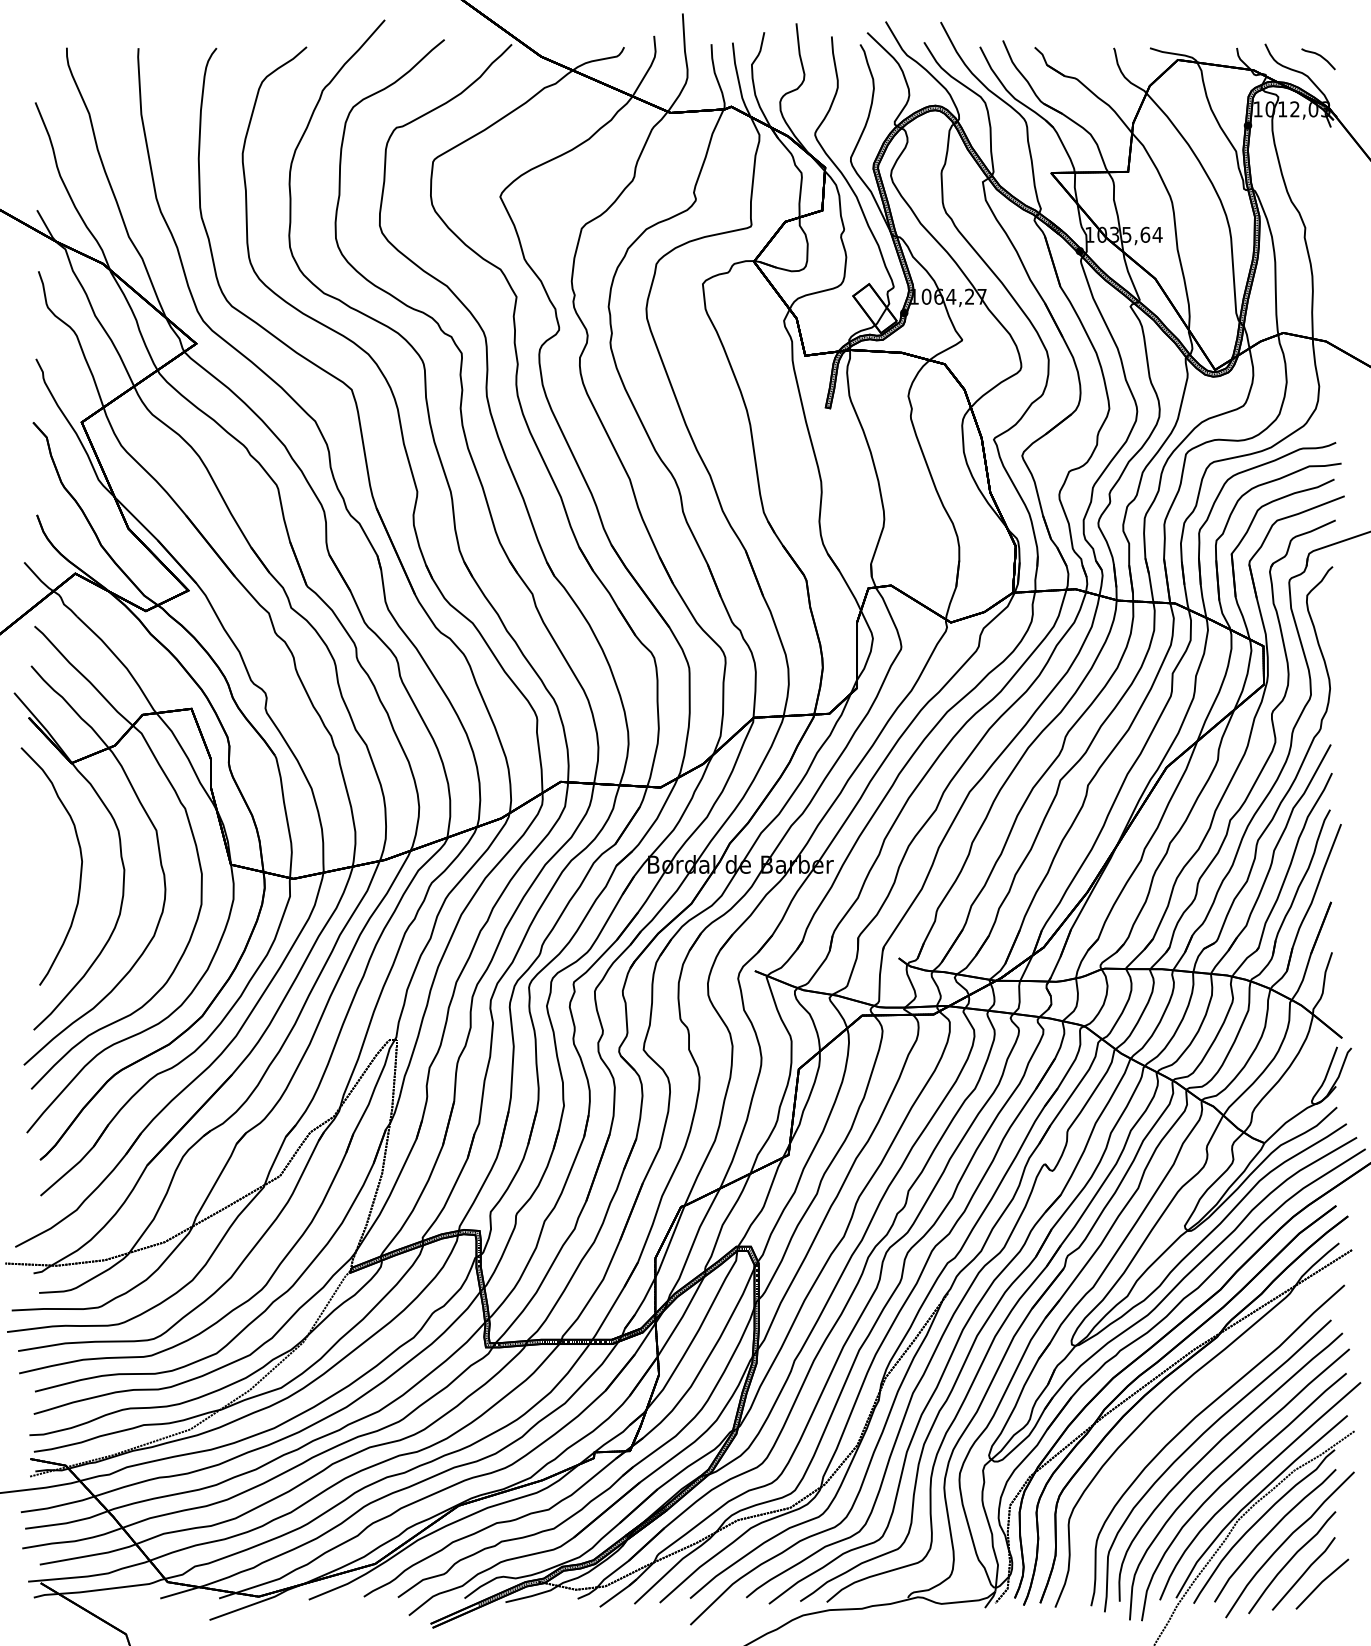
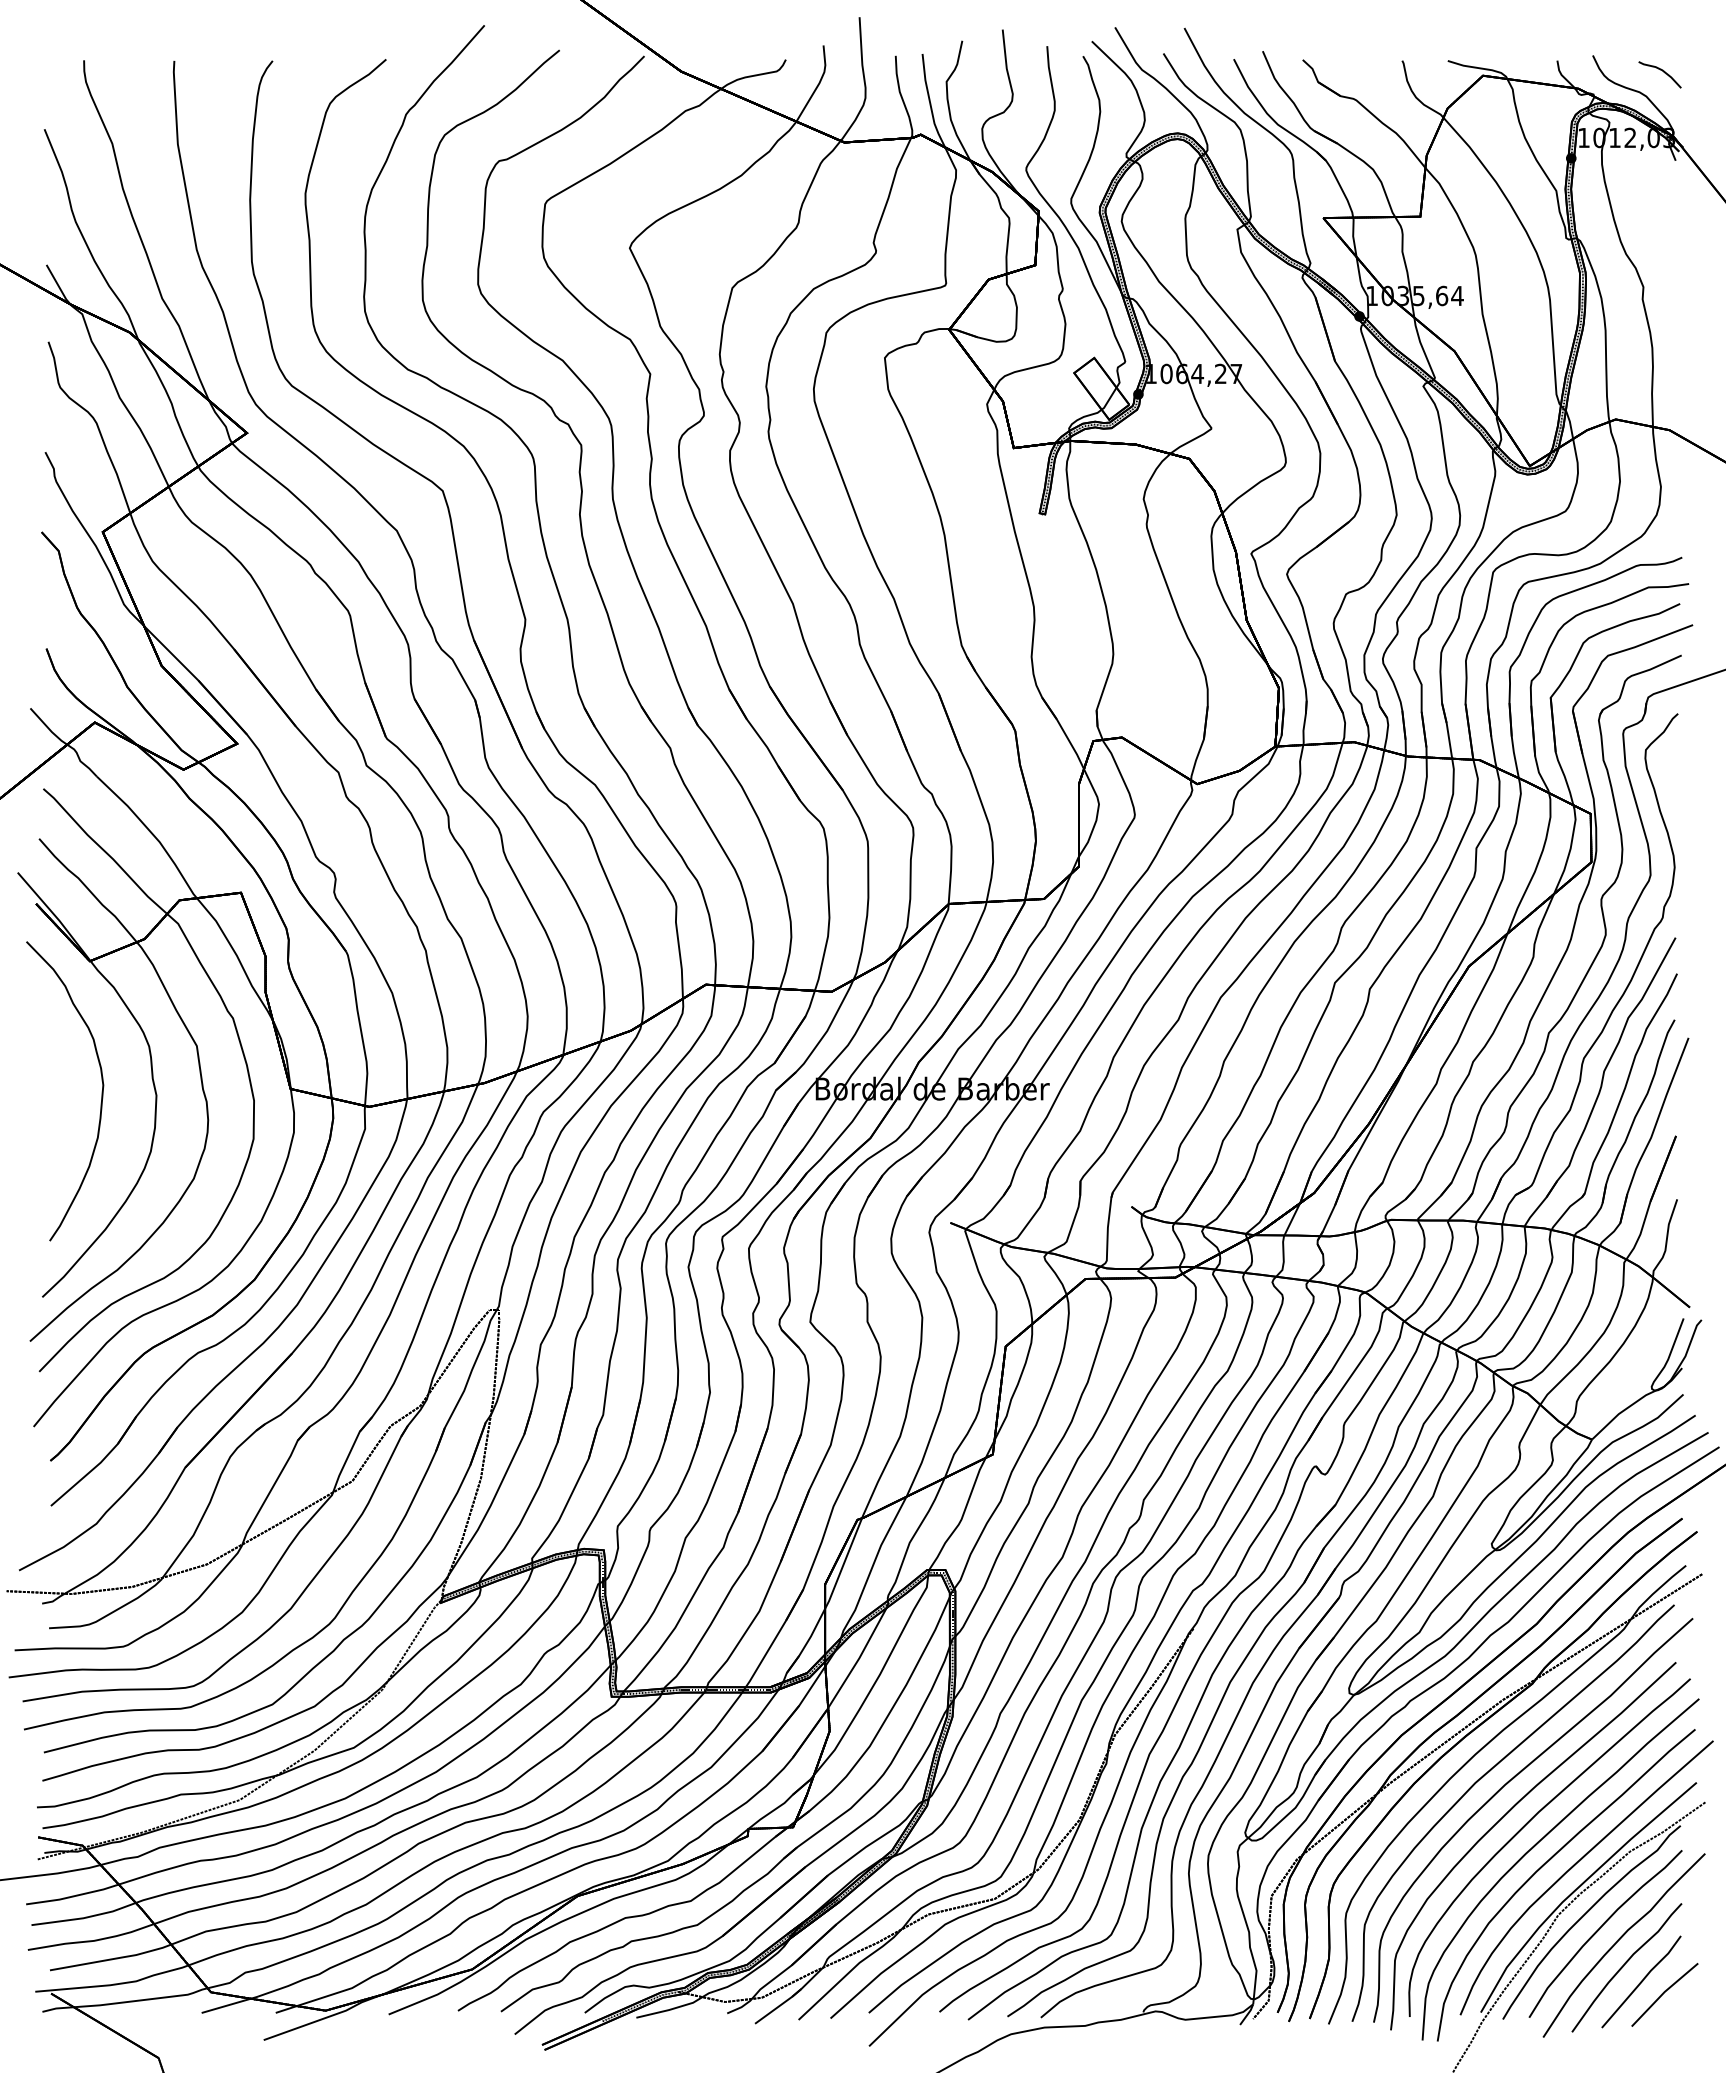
curve: (1177, 1412) -> (1482, 1778), added

